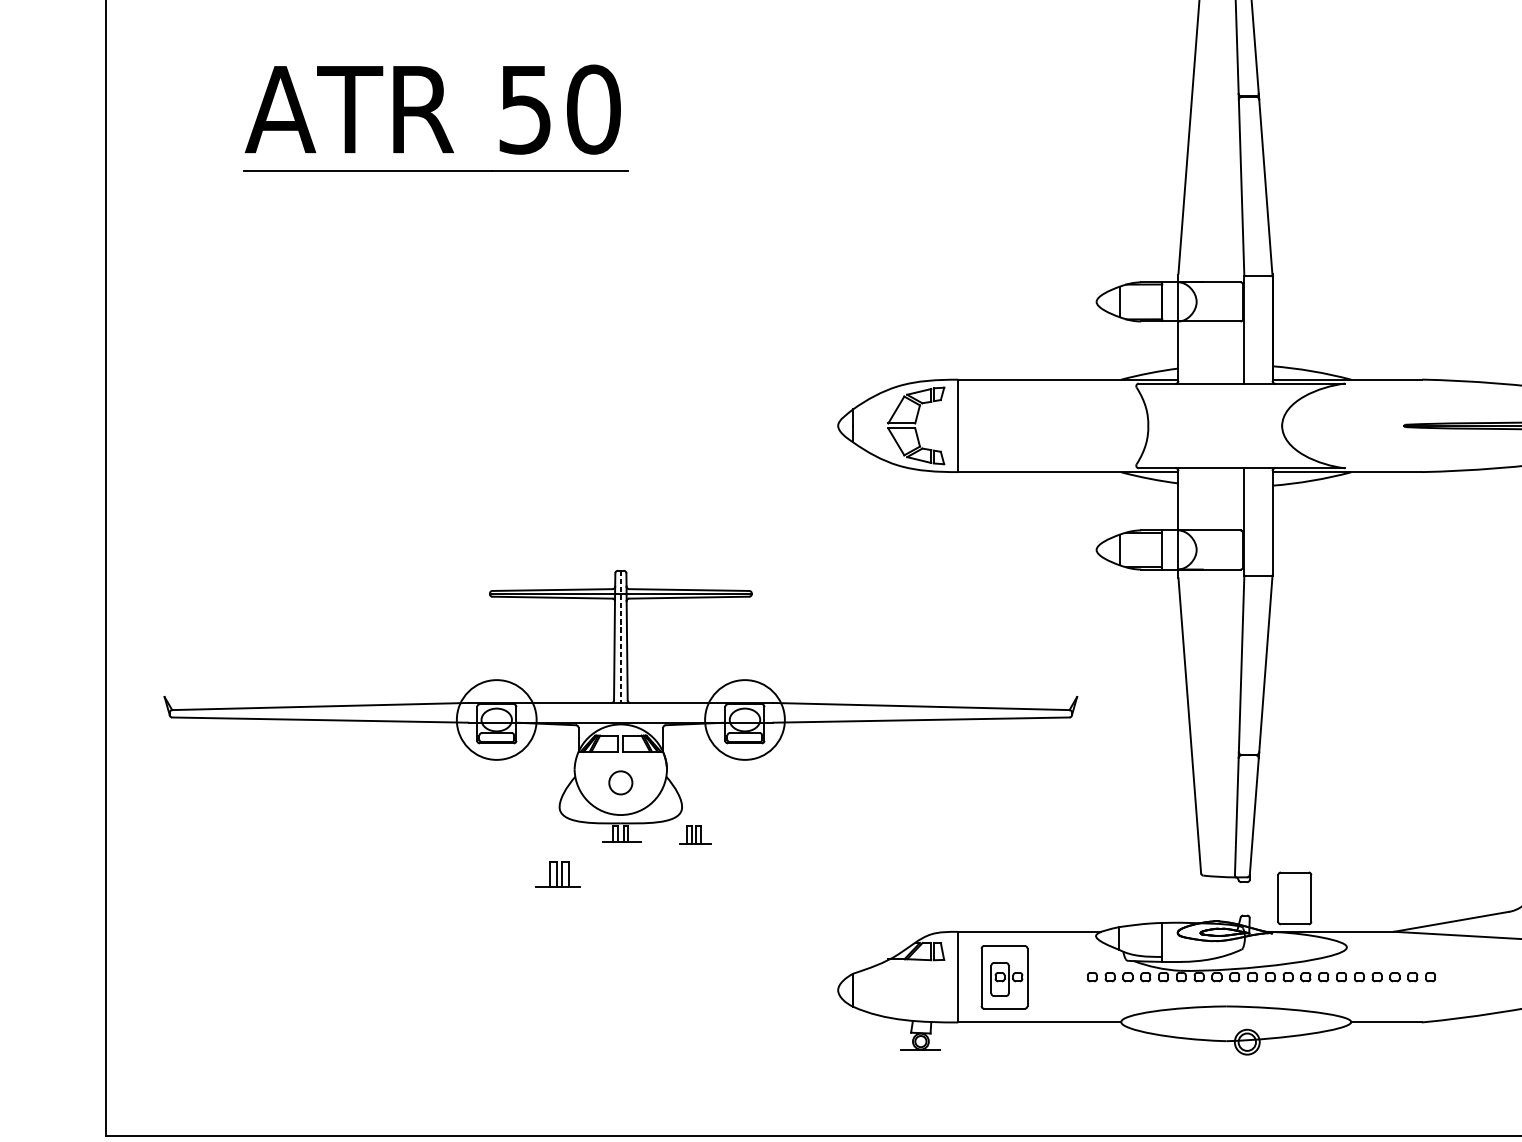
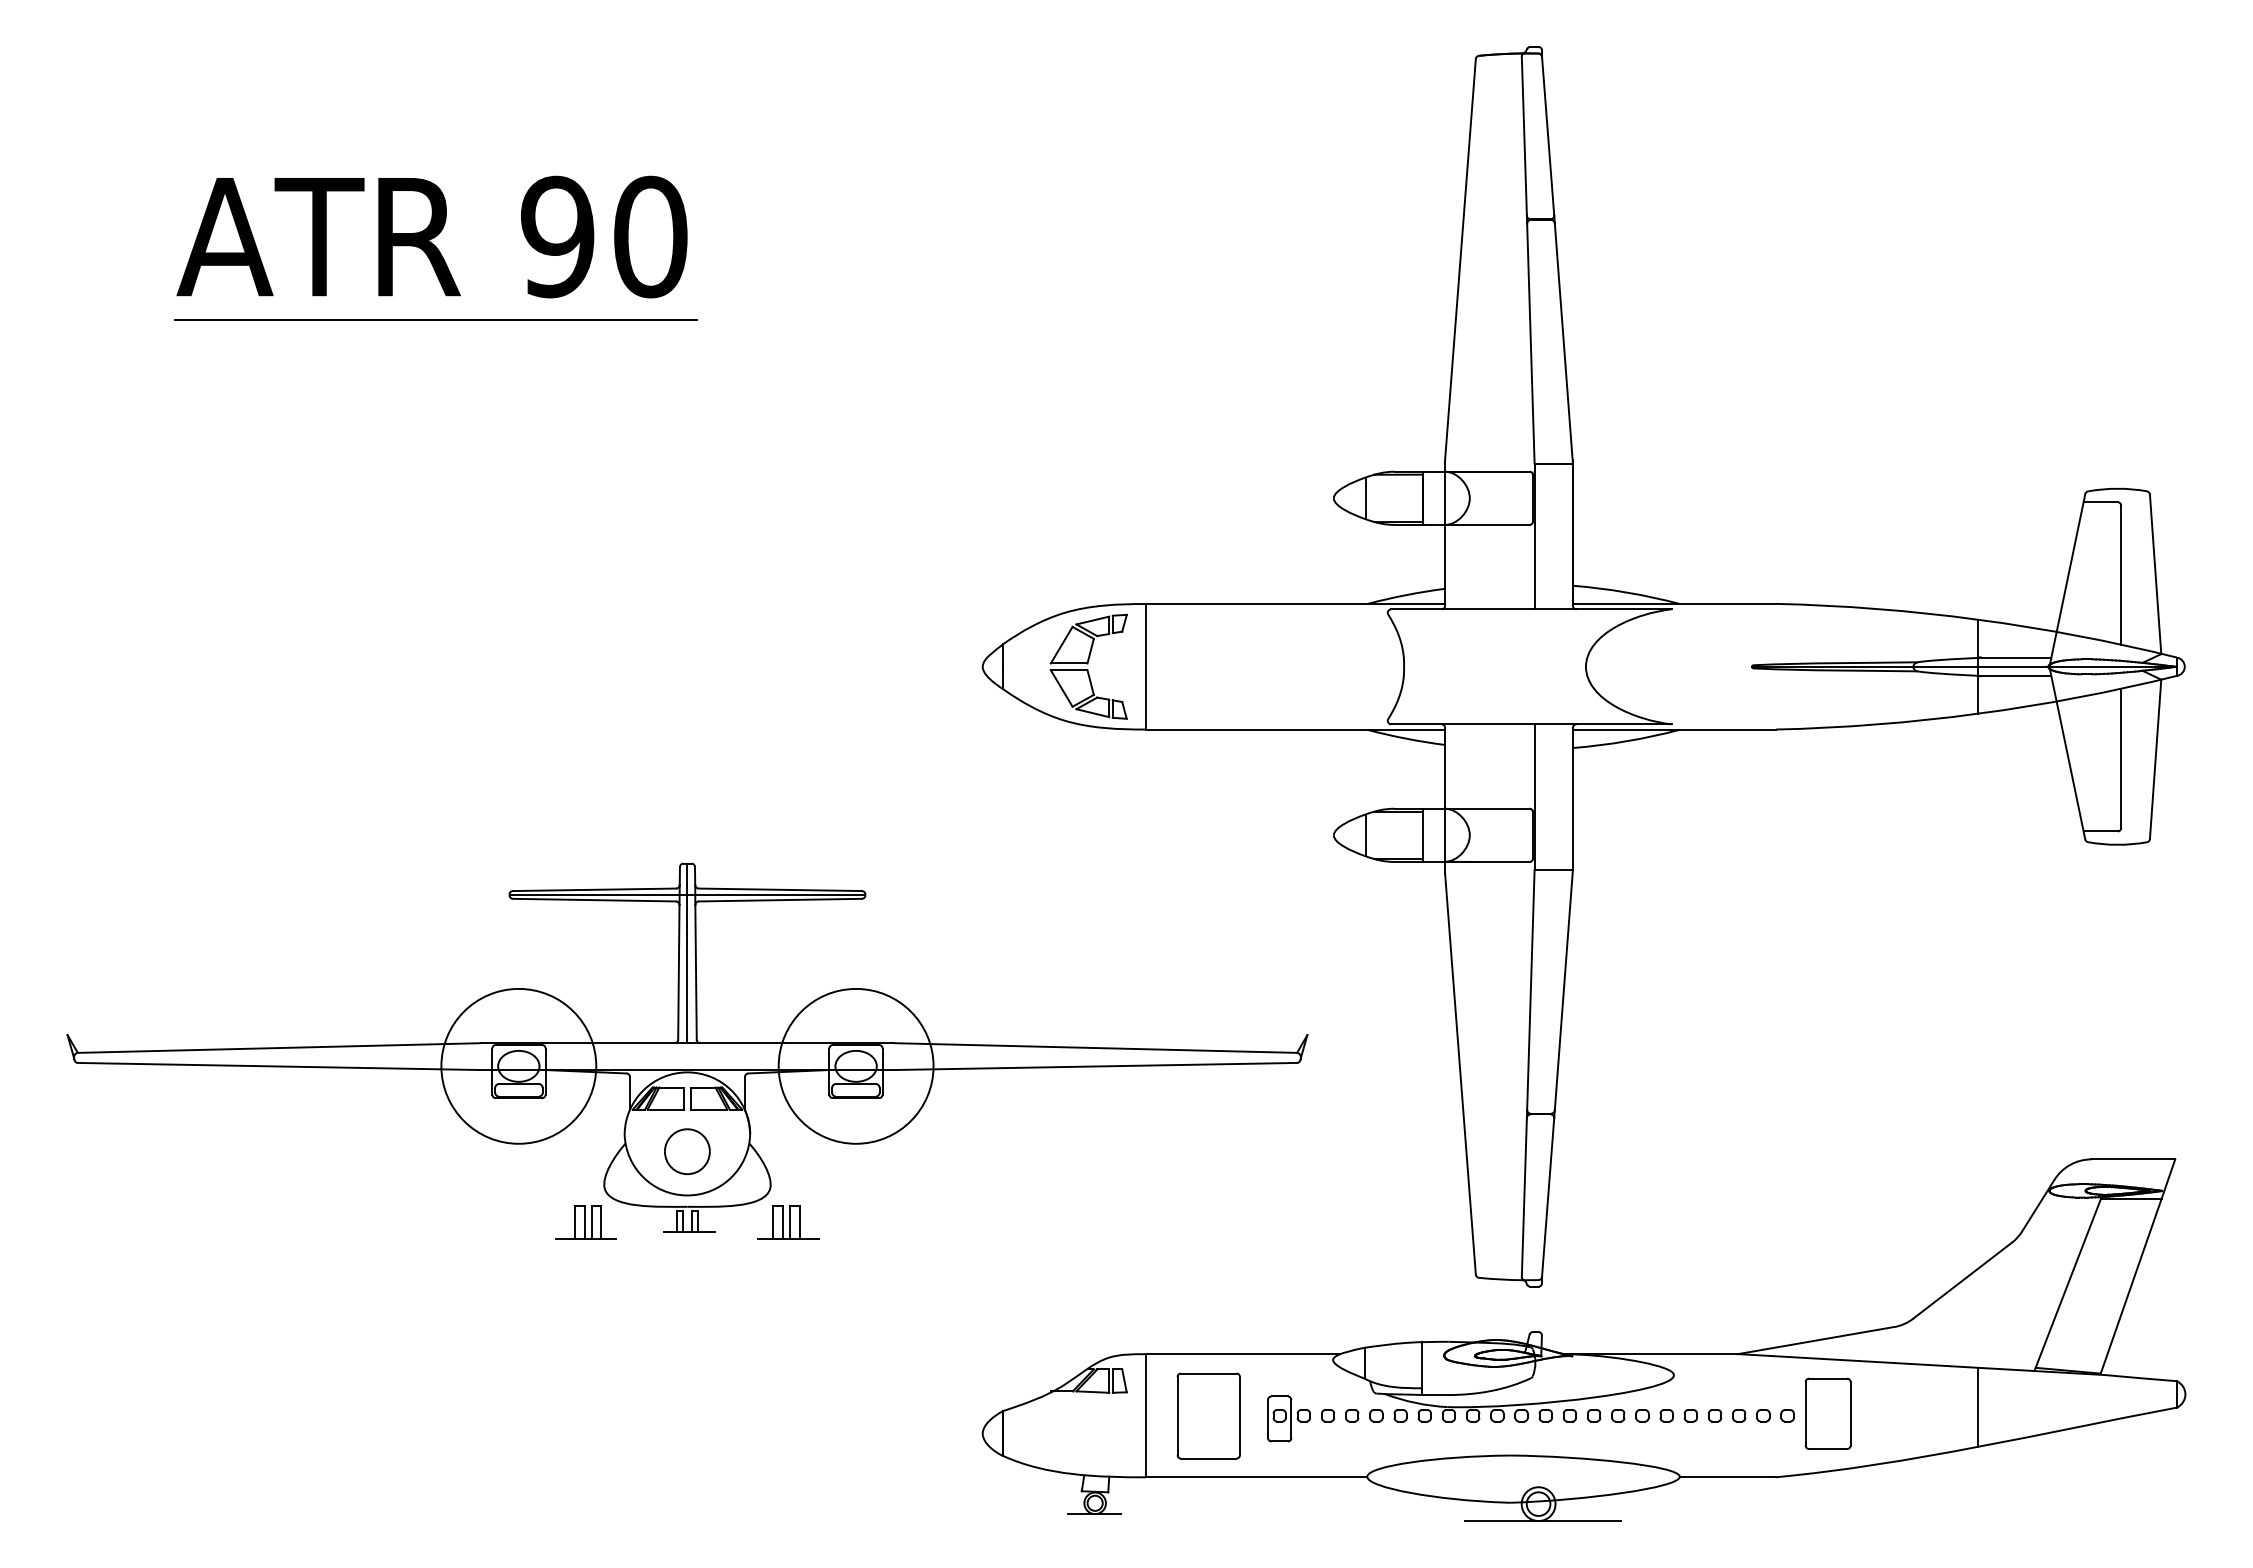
text: (525, 109) -> (557, 236), 50 -> 90
line: (620, 636) -> (687, 953), dashed -> solid
circle: (496, 719) -> (518, 1065), size x1.43
circle: (744, 719) -> (855, 1065), size x1.43
part: (620, 782) -> (687, 1151), size x1.43
part: (695, 834) -> (788, 1222), size x1.43
part: (557, 874) -> (585, 1222), moved
part: (1294, 898) -> (1827, 1413), moved
part: (1006, 979) -> (1288, 1418), moved
line: (1250, 1054) -> (1542, 1520), added

